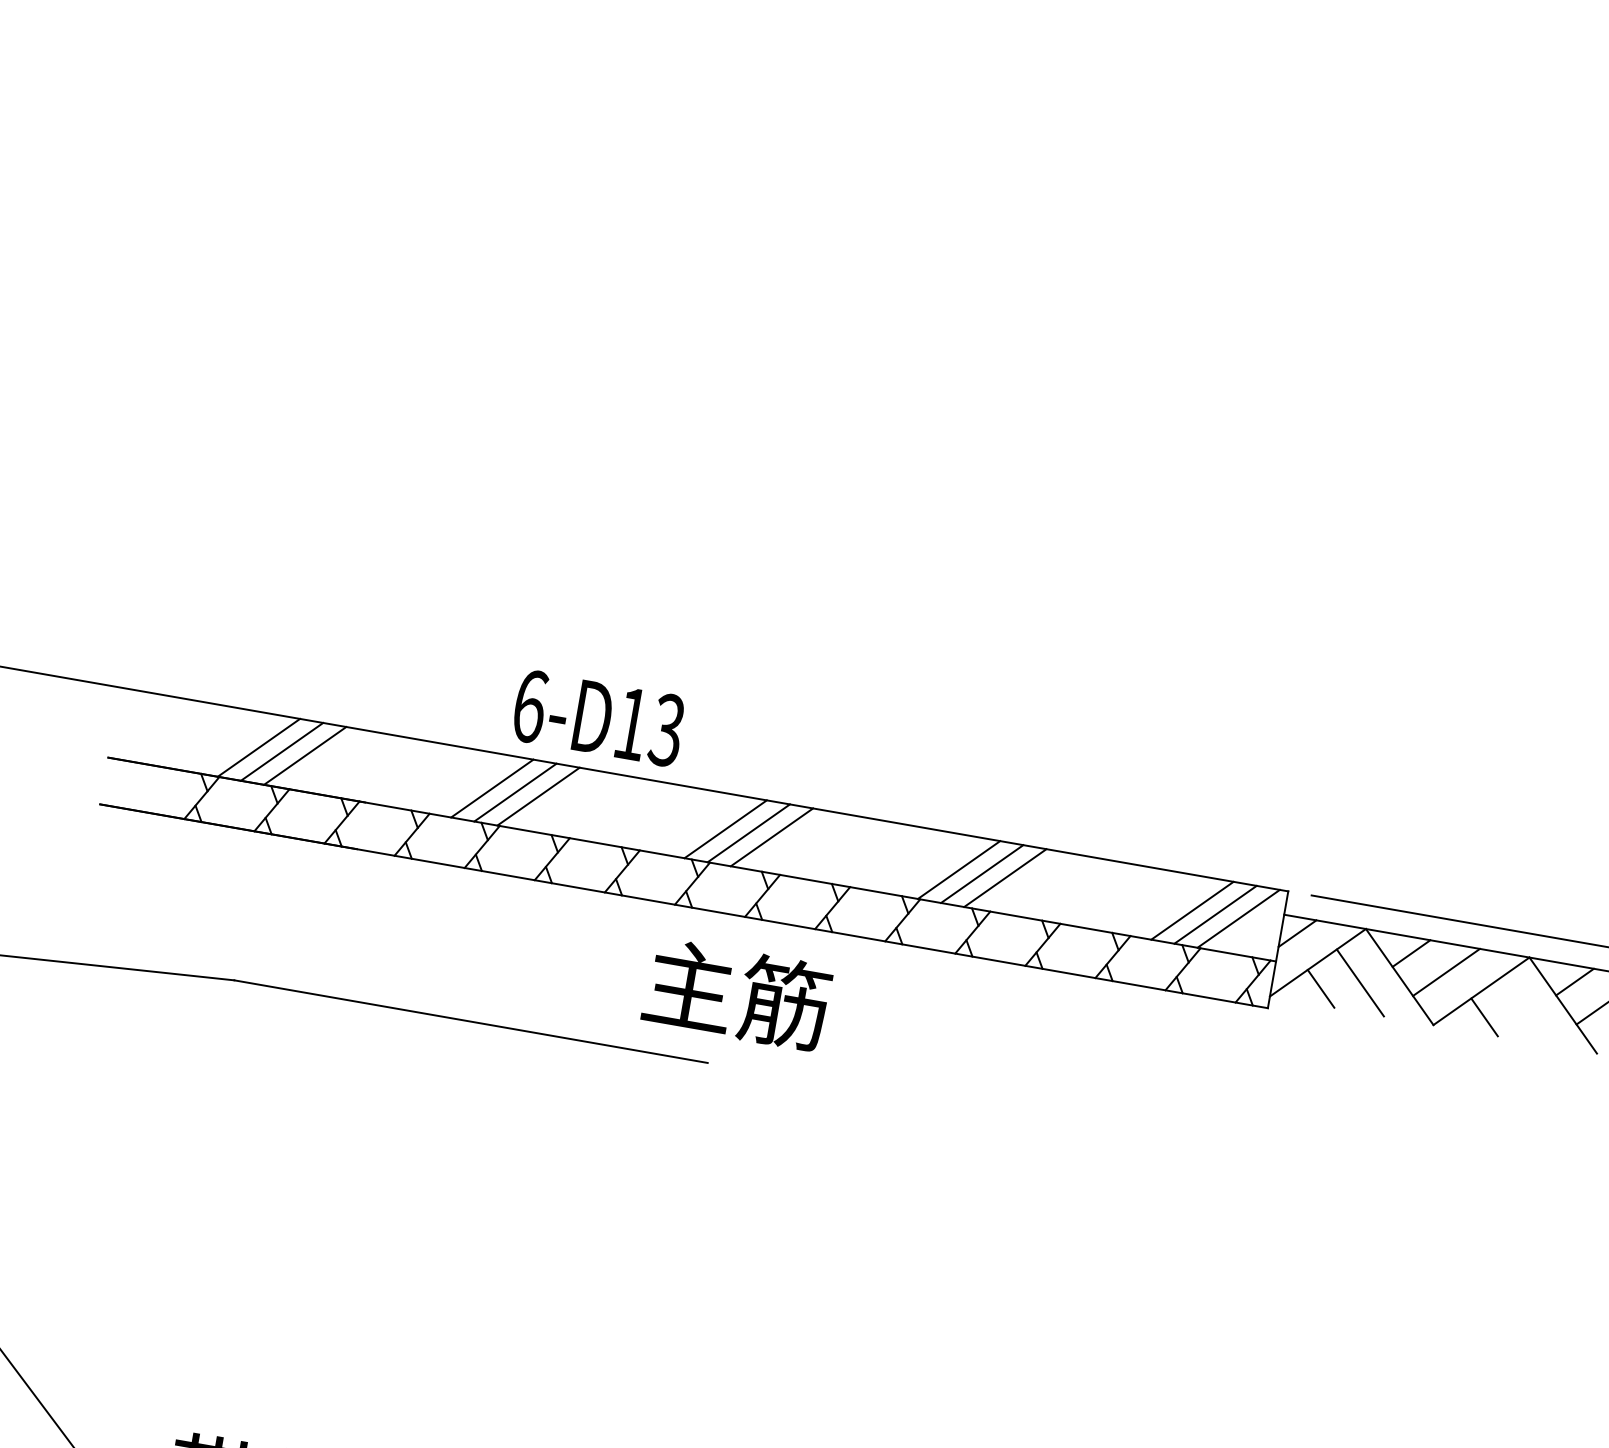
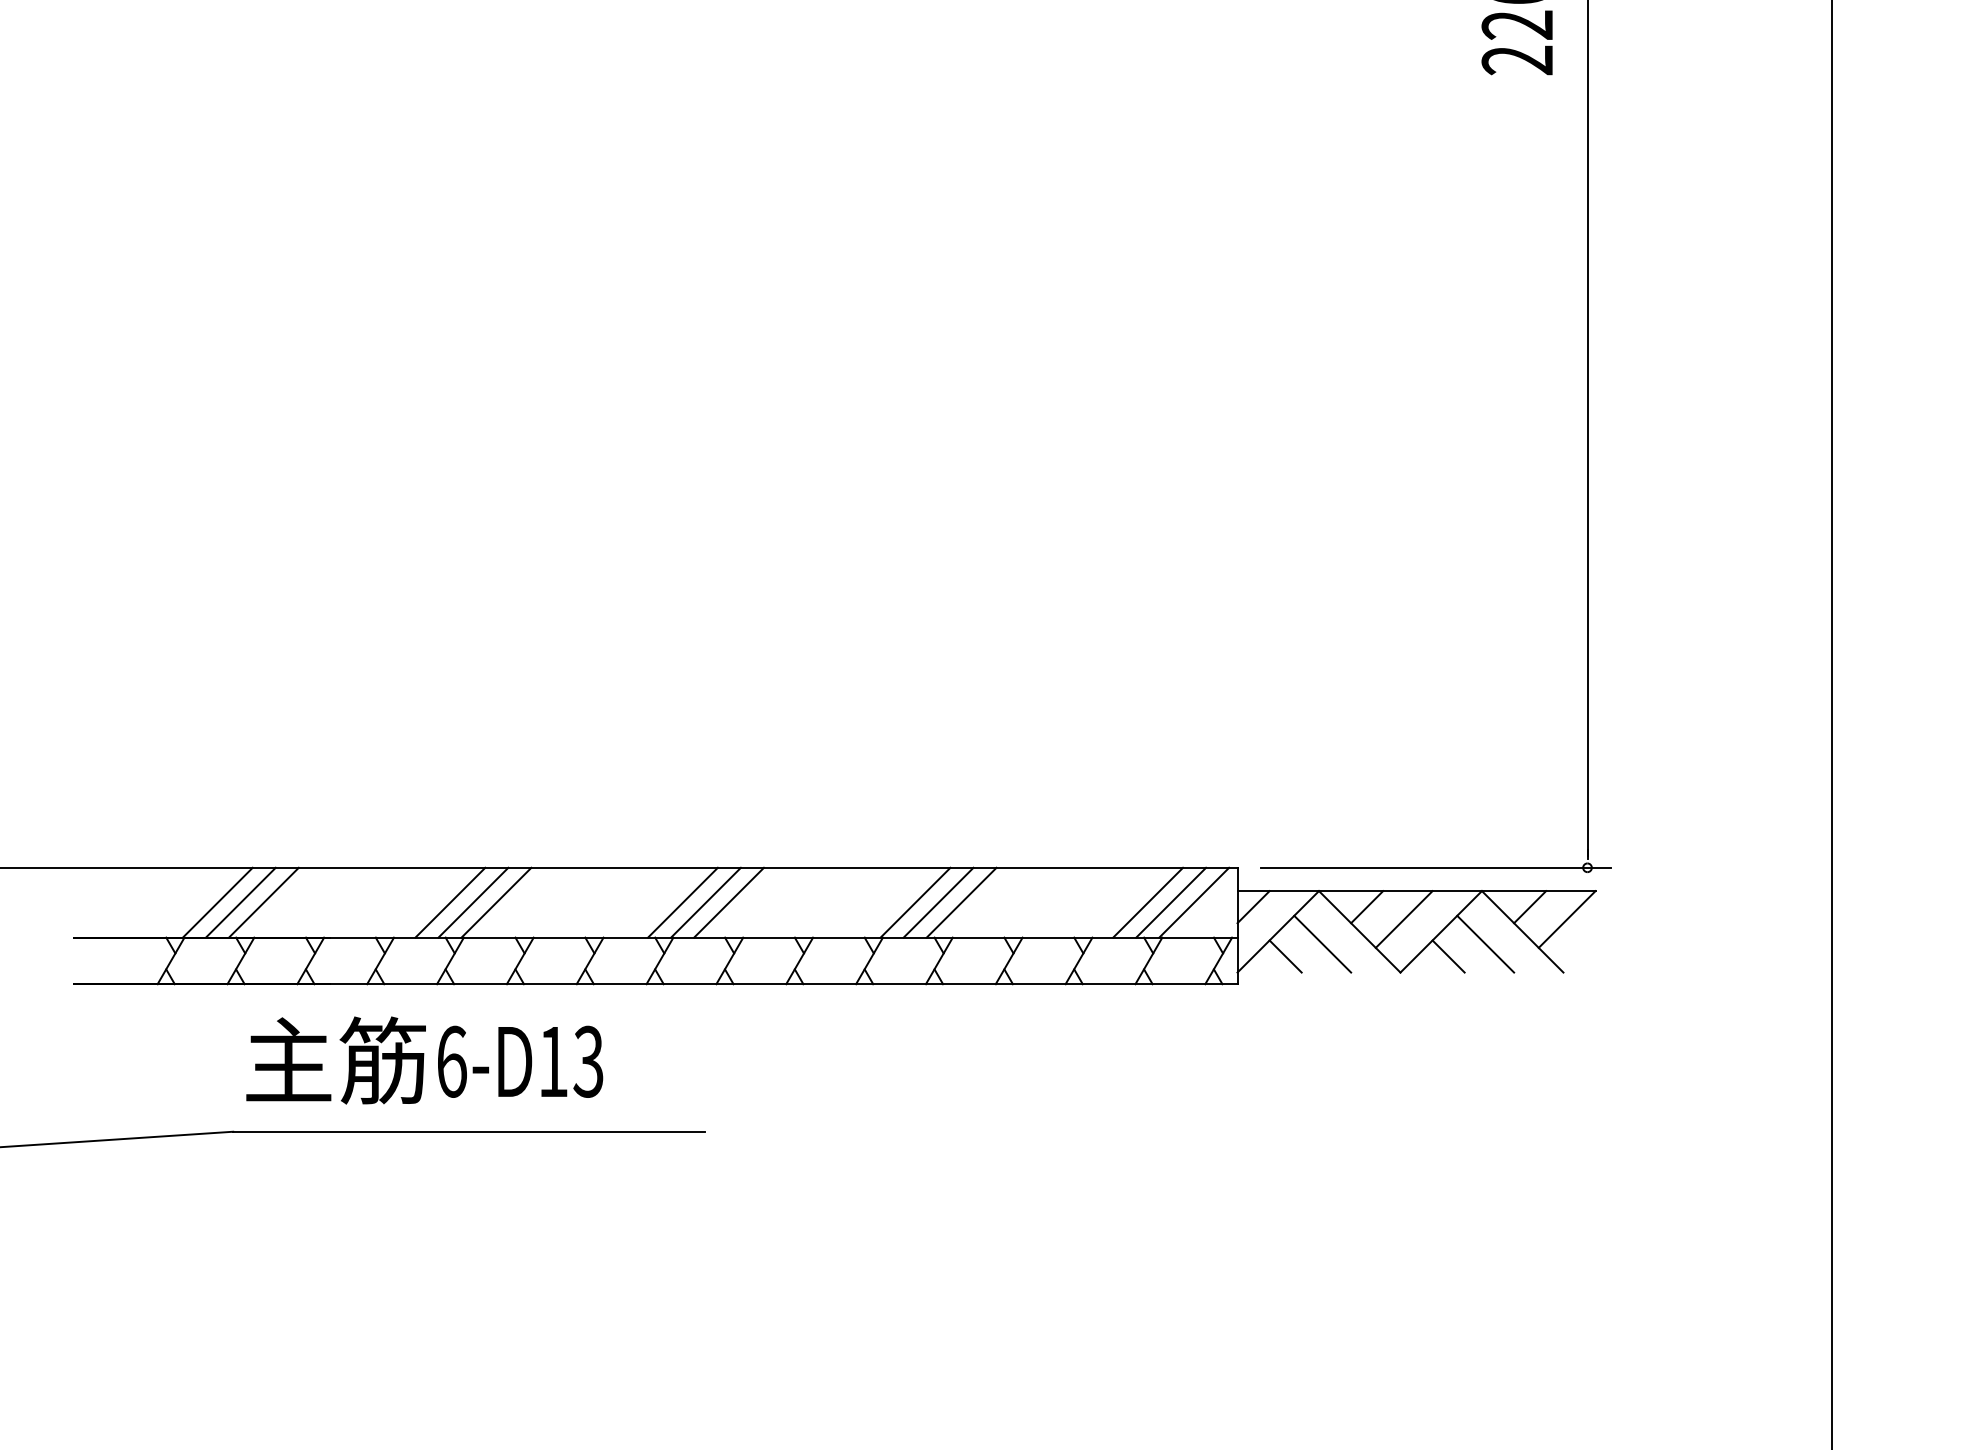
text: (598, 718) -> (520, 1061), moved
text: (736, 994) -> (335, 1060), moved
line: (1523, 1010) -> (1485, 943), added

